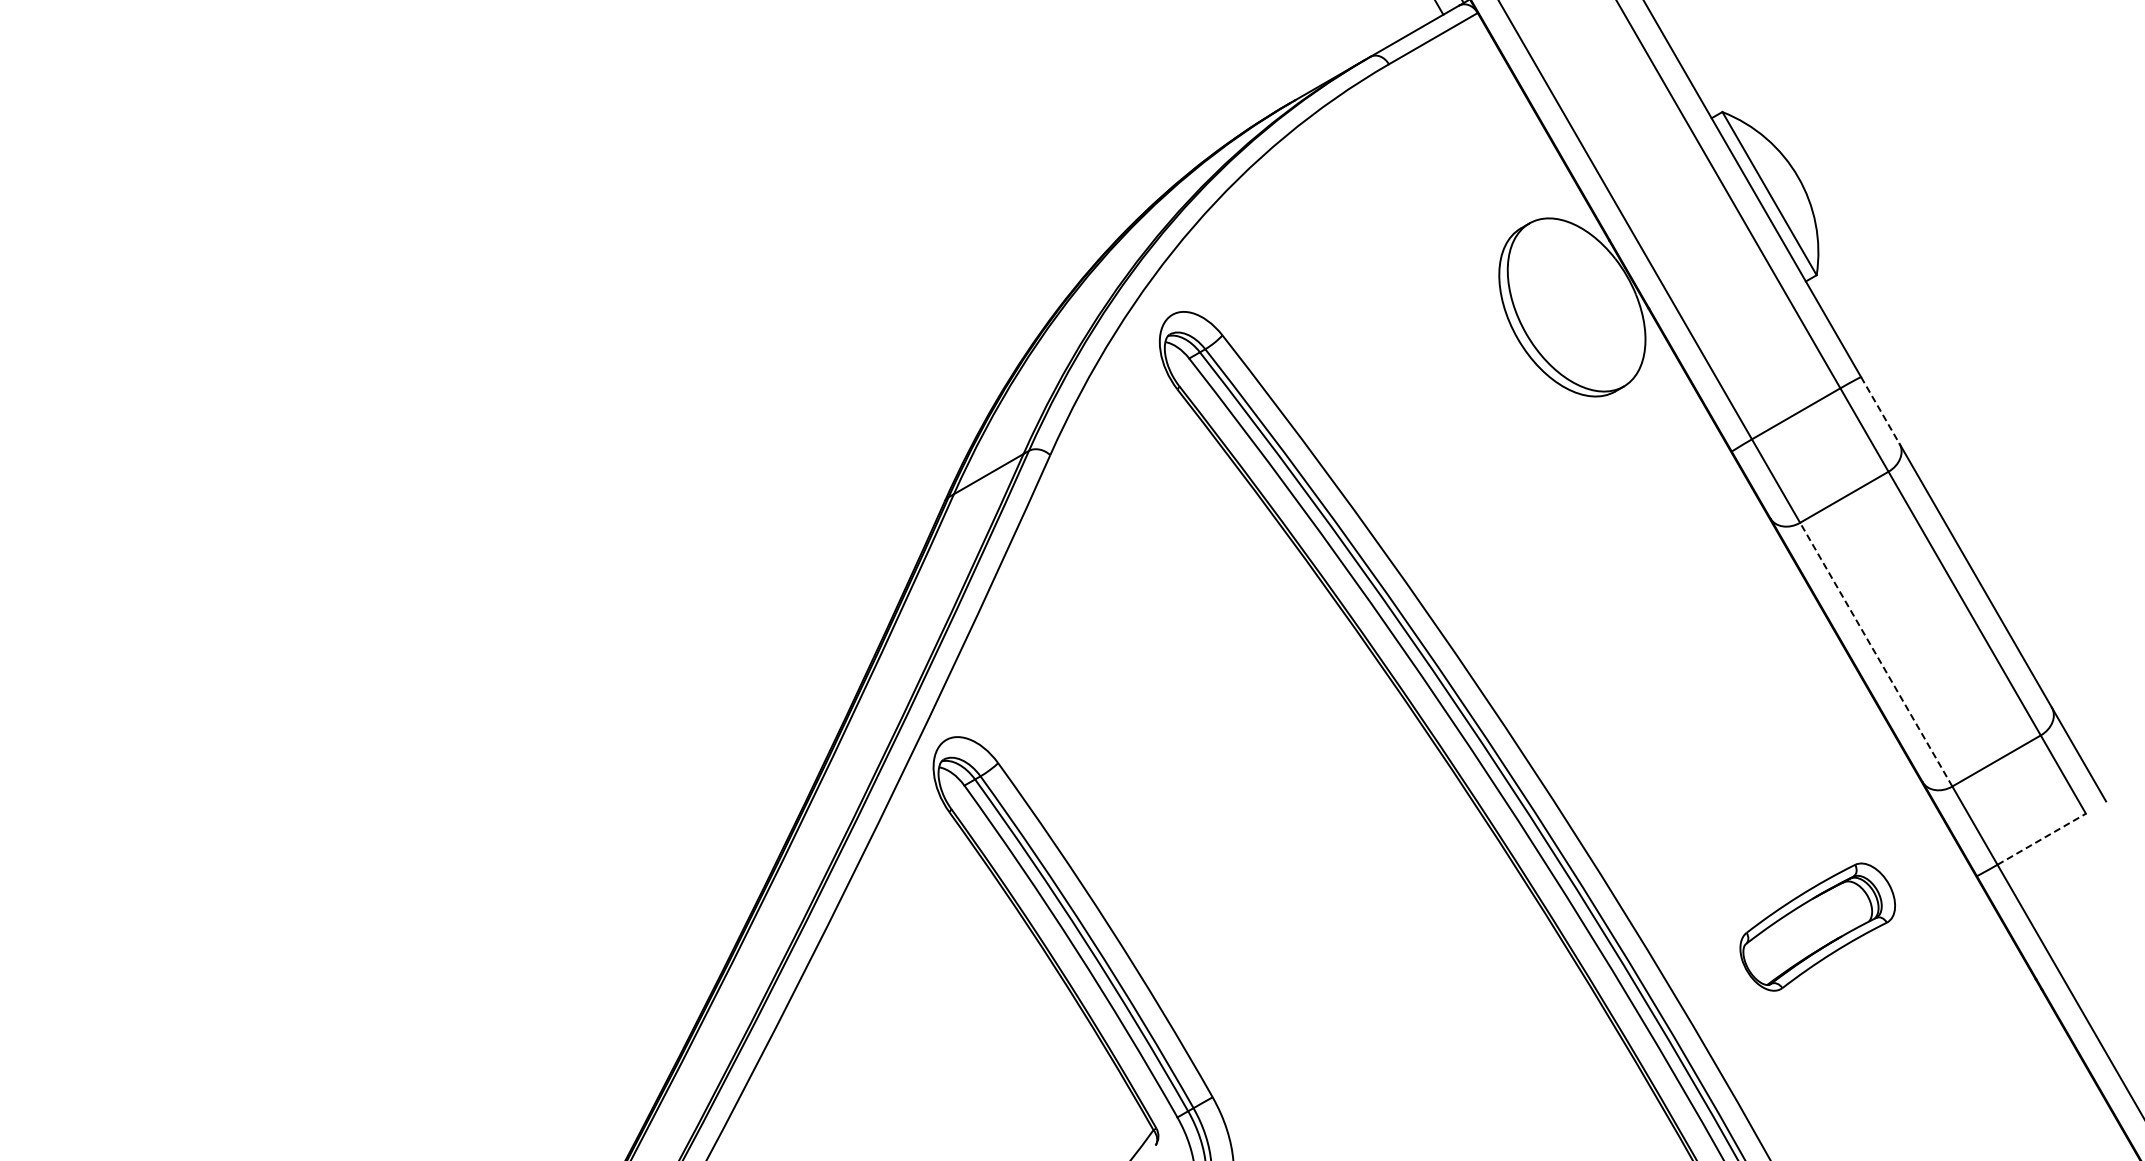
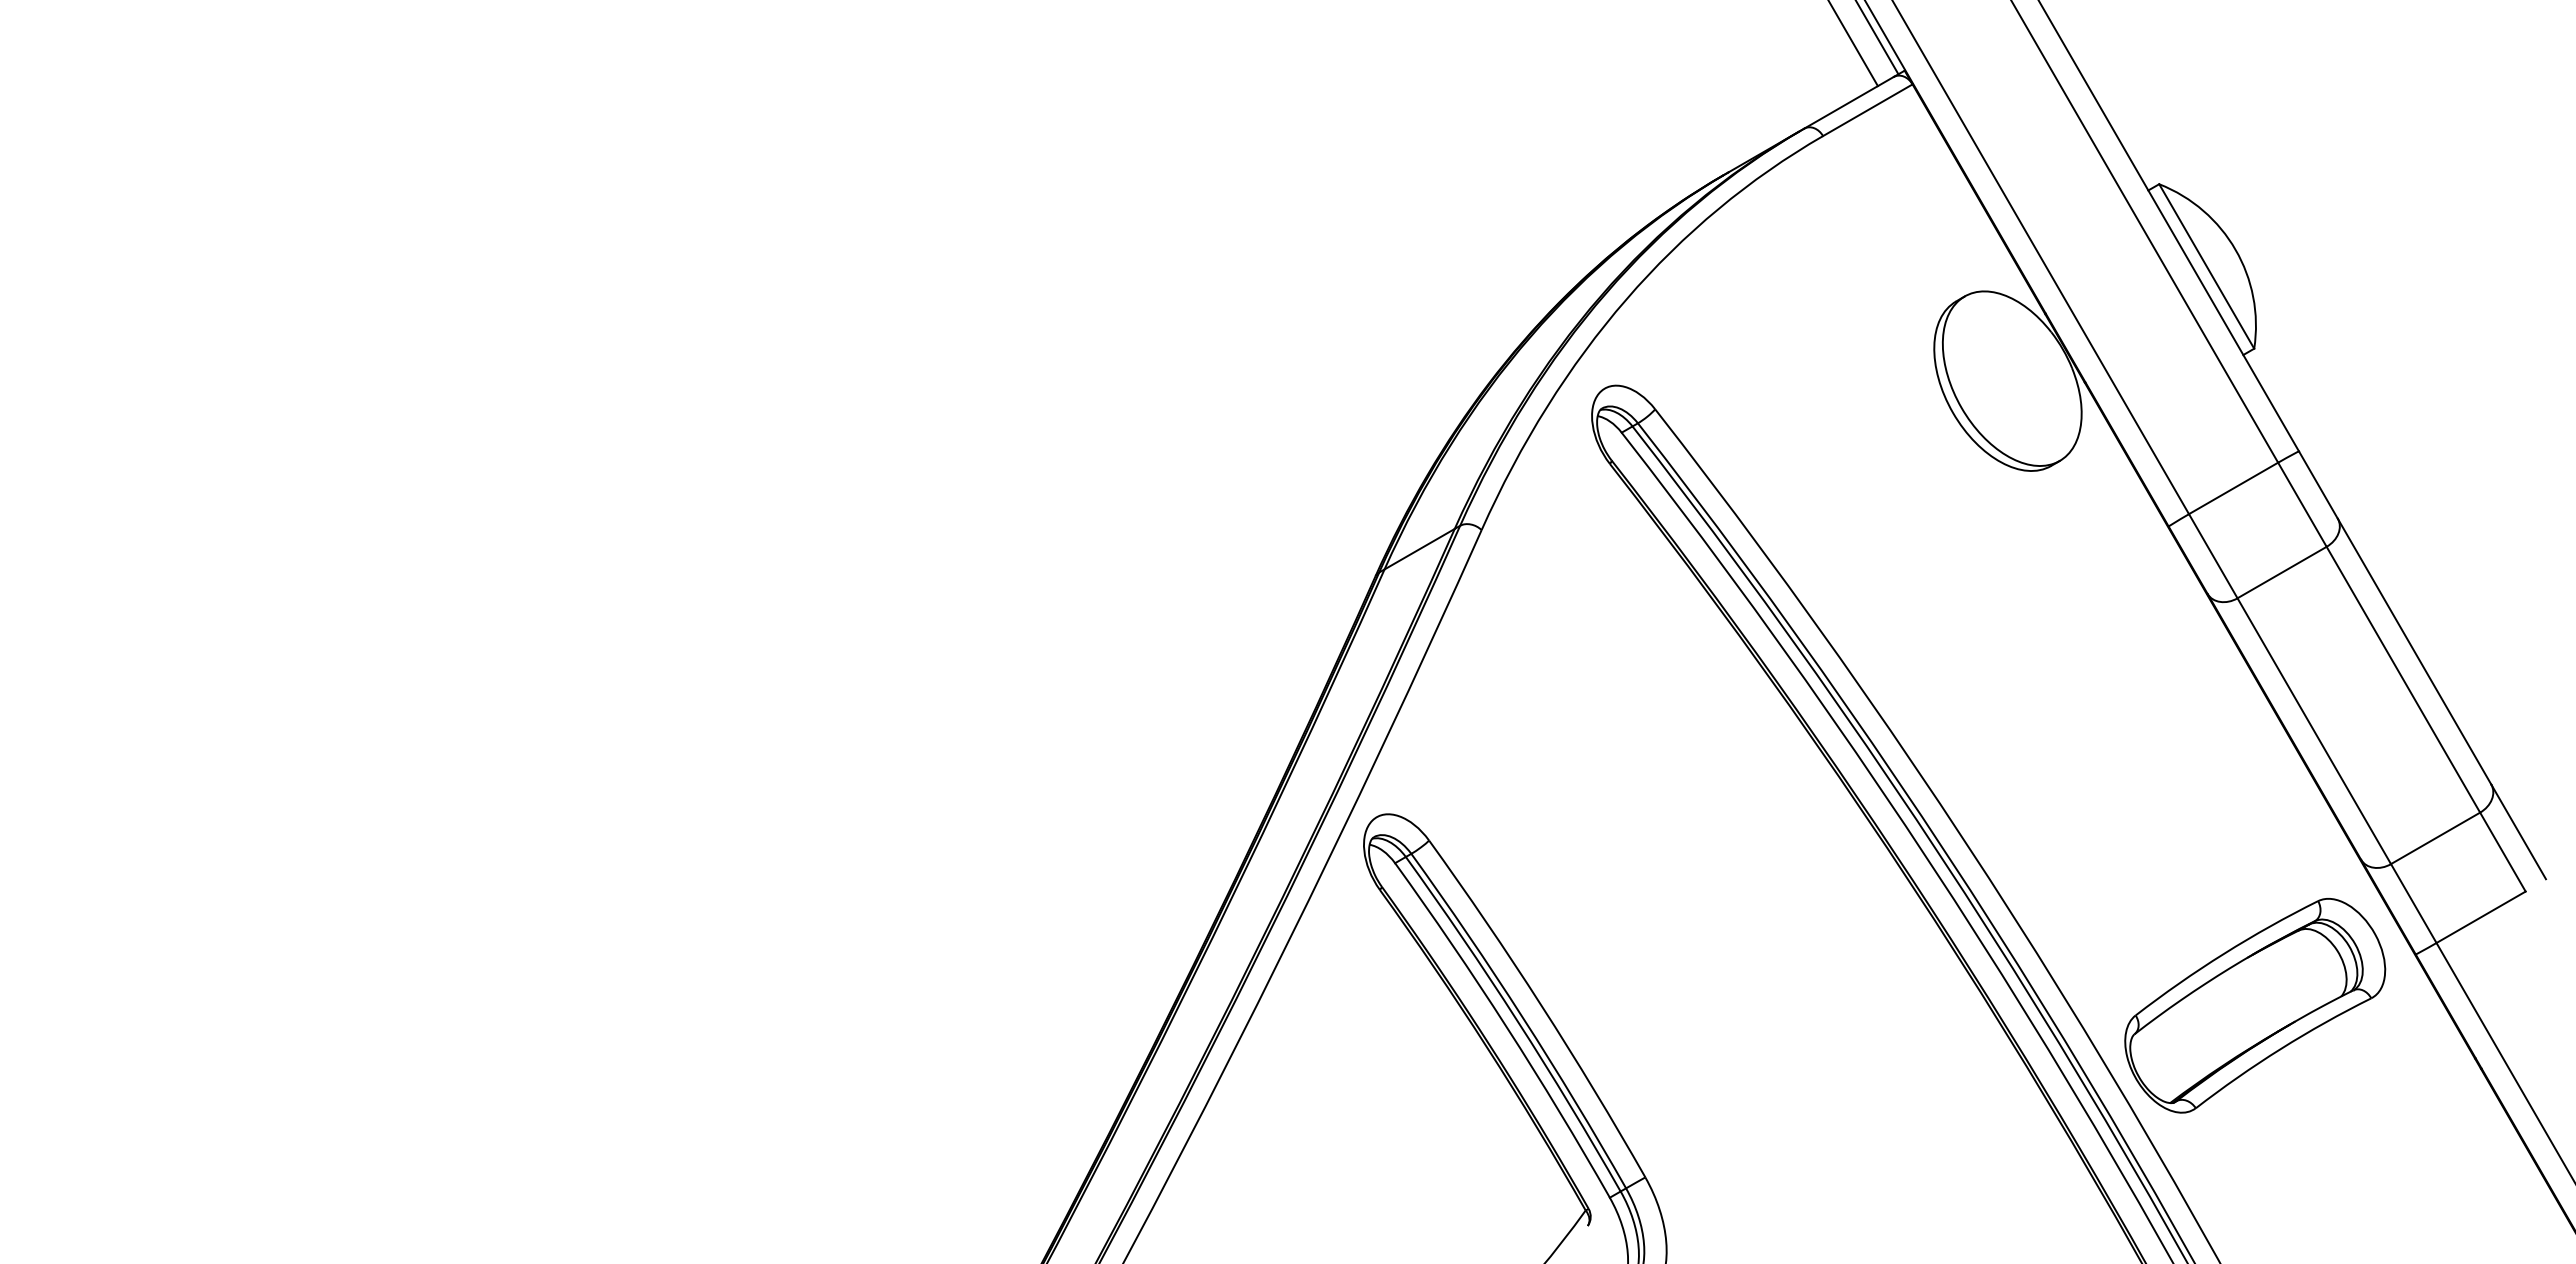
line: (1880, 410) -> (2318, 485), dashed -> solid
line: (1876, 653) -> (2314, 730), dashed -> solid
line: (2042, 839) -> (2481, 917), dashed -> solid
part: (1817, 926) -> (2255, 1005), size x1.67

